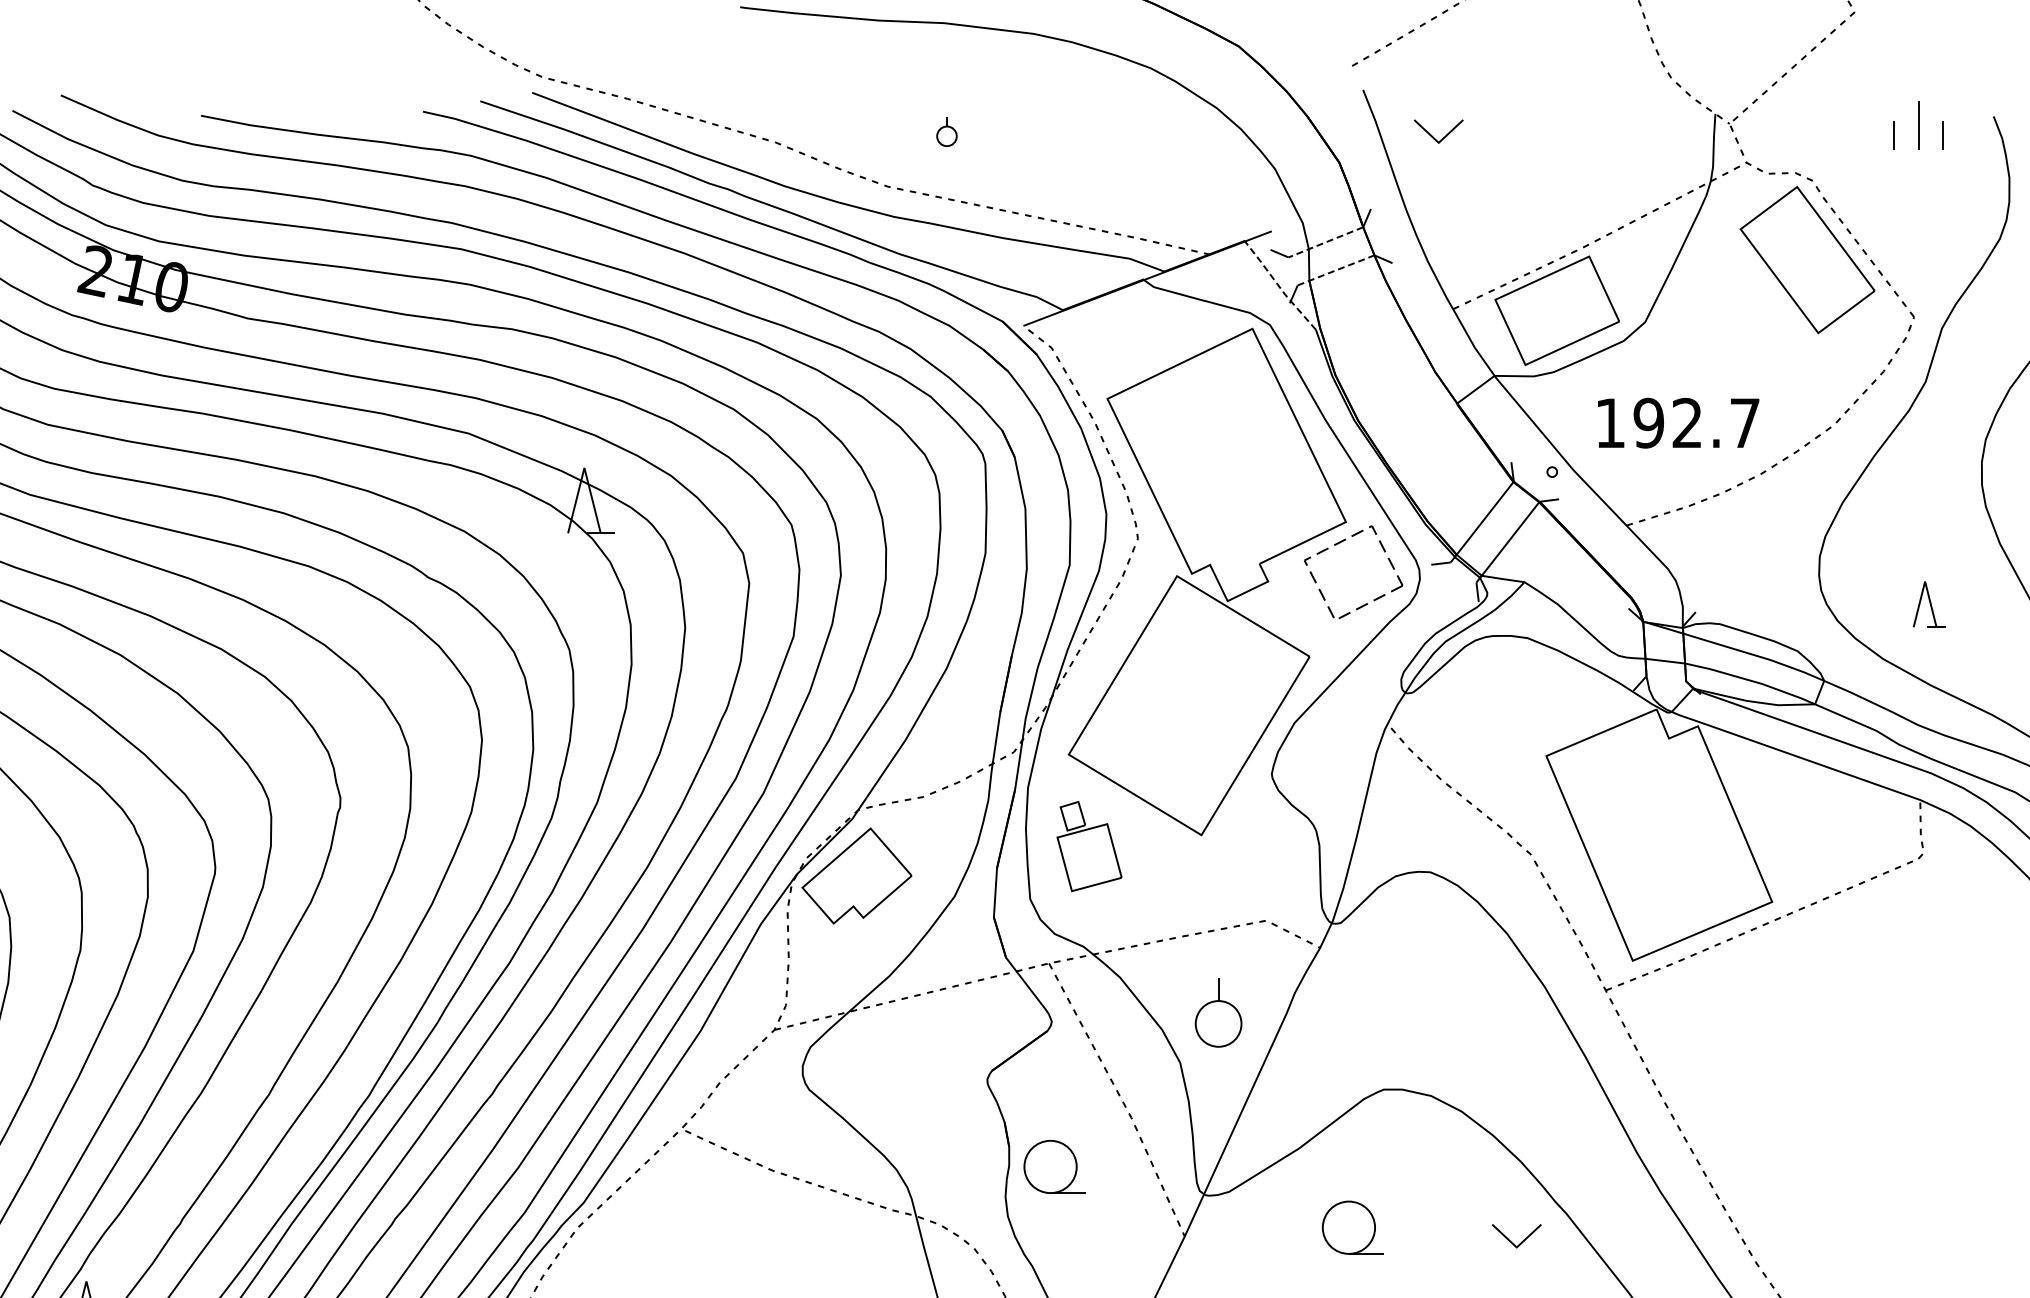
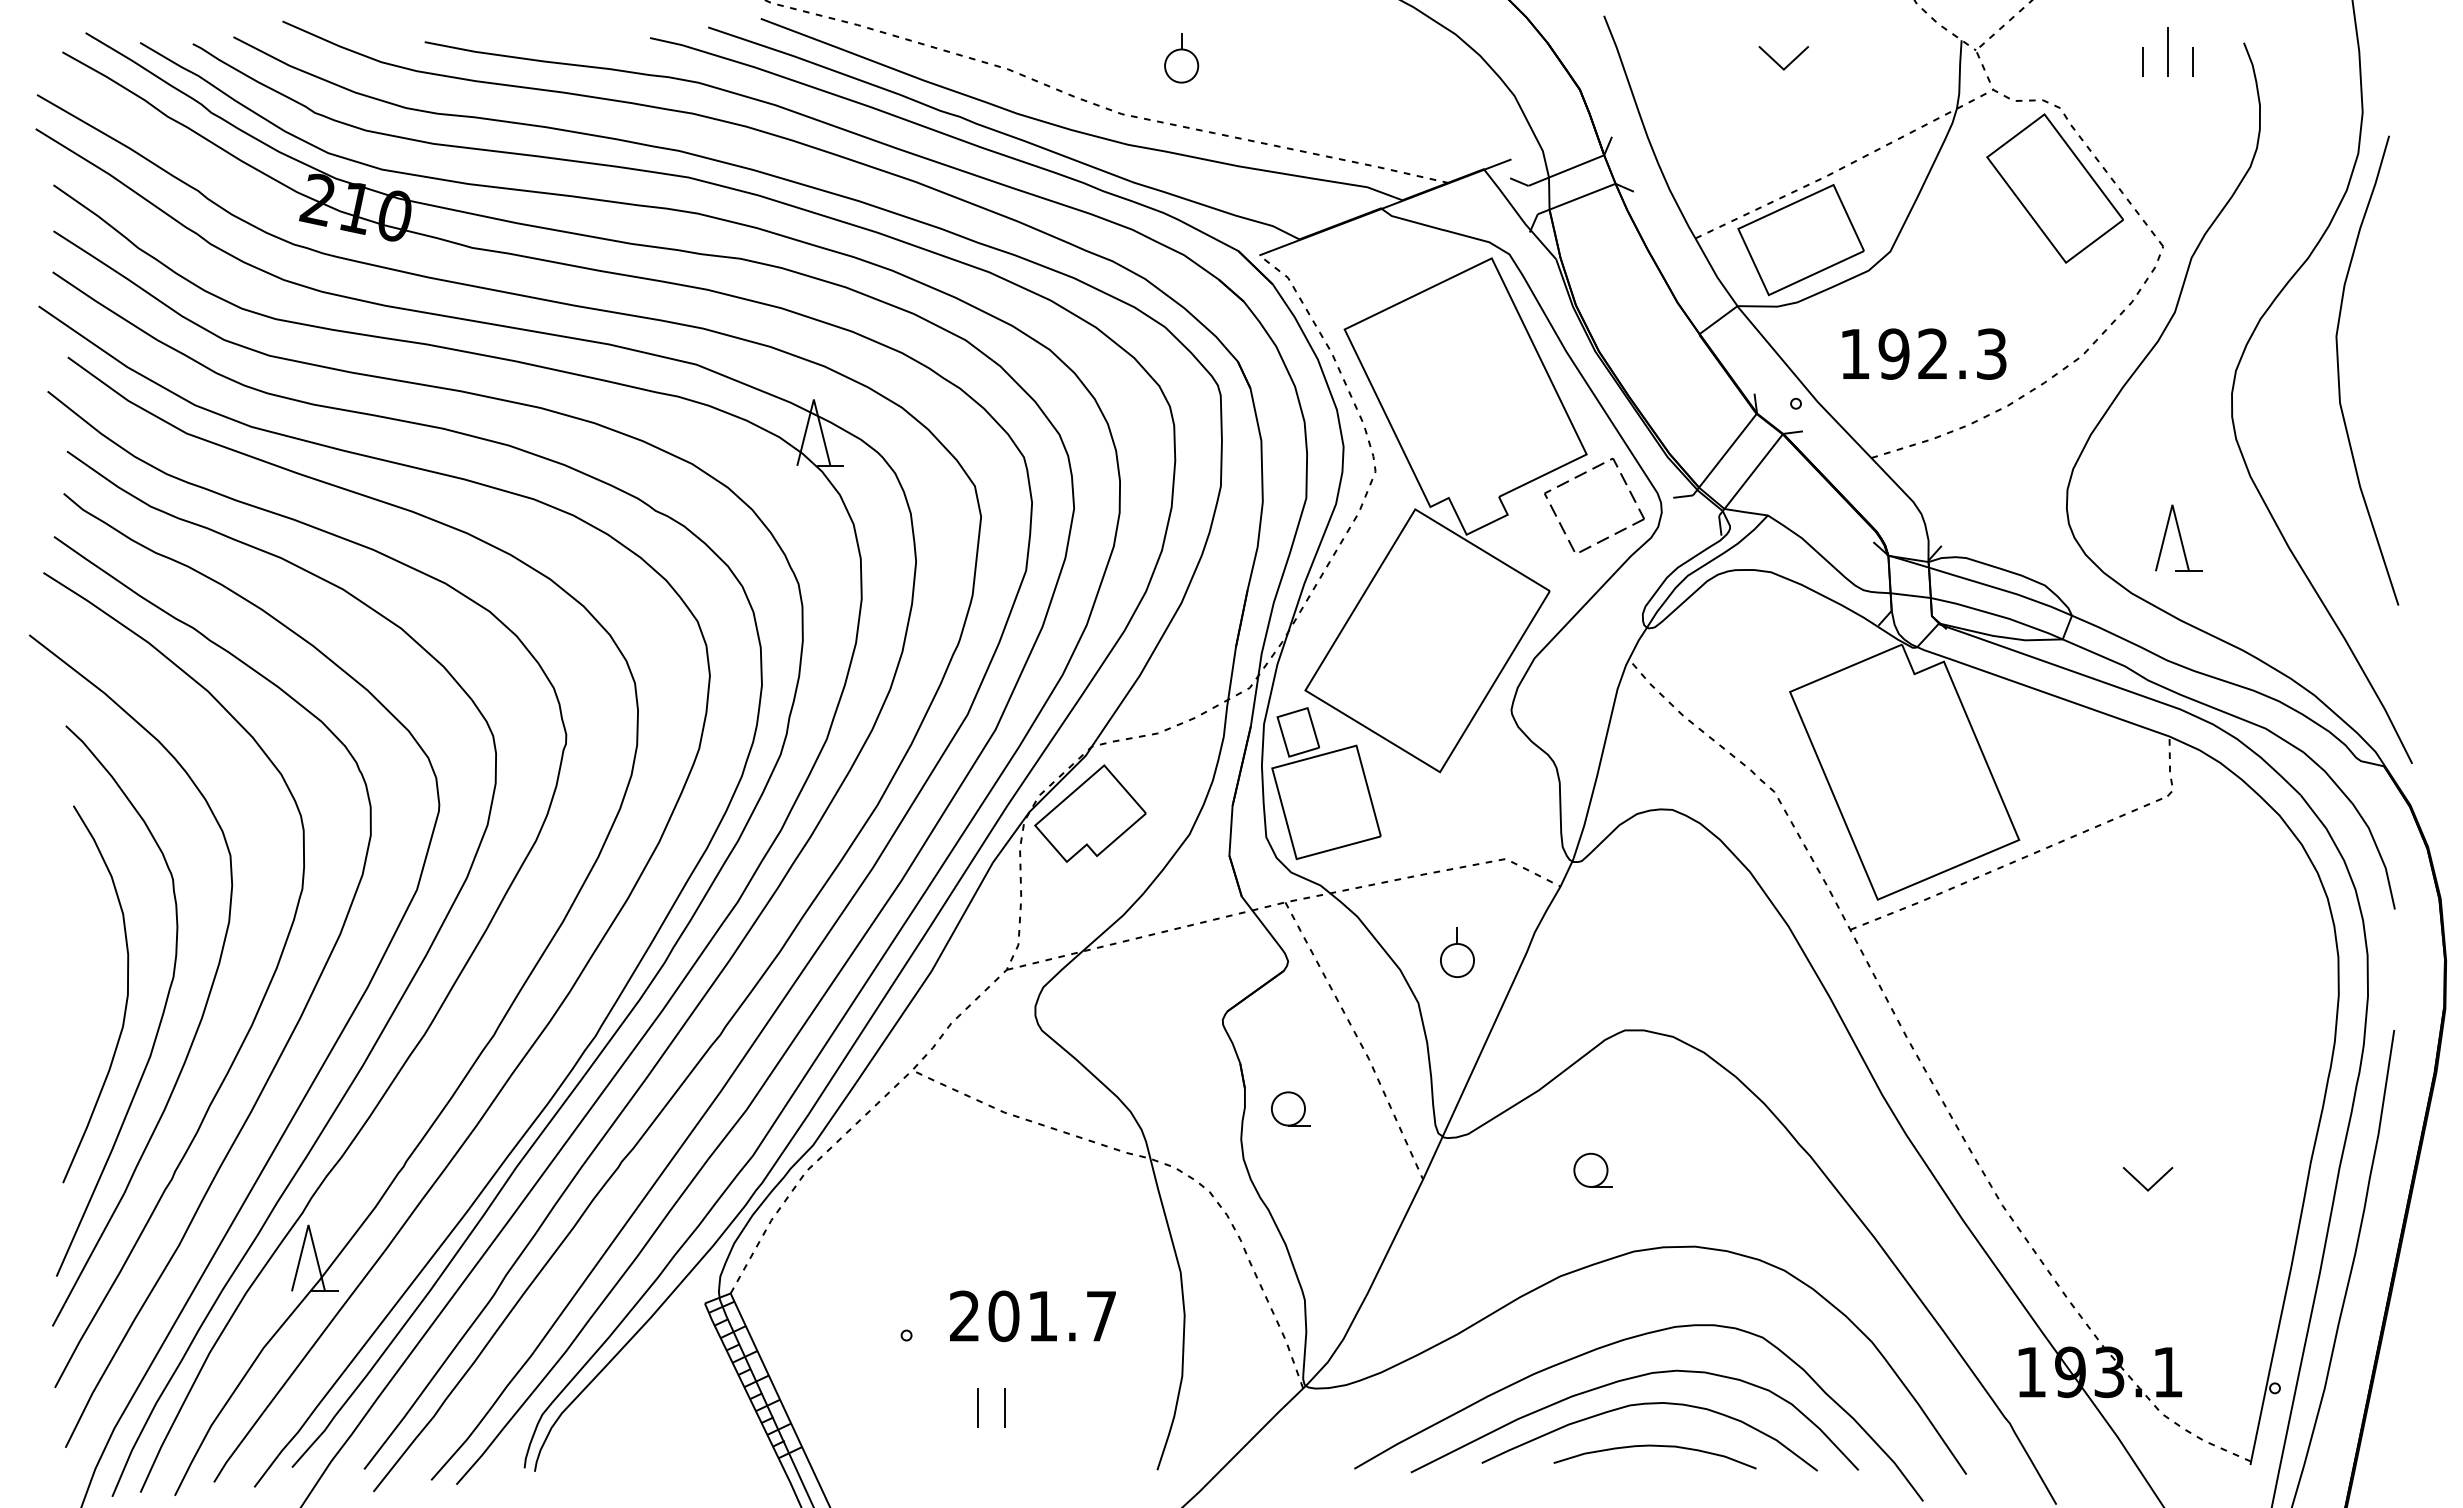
part: (946, 131) -> (1181, 58), size x1.67
part: (1433, 136) -> (1778, 63), moved
line: (1325, 242) -> (1565, 170), dashed -> solid
line: (1335, 270) -> (1576, 199), dashed -> solid
line: (1278, 286) -> (1518, 215), dashed -> solid
text: (1744, 422) -> (1991, 353), 192.7 -> 192.3
part: (1929, 603) -> (2178, 537), size x1.43
part: (1089, 846) -> (1326, 783), size x1.67
part: (1218, 1012) -> (1457, 952), size x0.71
part: (1054, 1166) -> (1290, 1108), size x0.62
part: (1351, 1226) -> (1592, 1169), size x0.62
part: (1513, 1242) -> (2144, 1185), moved

